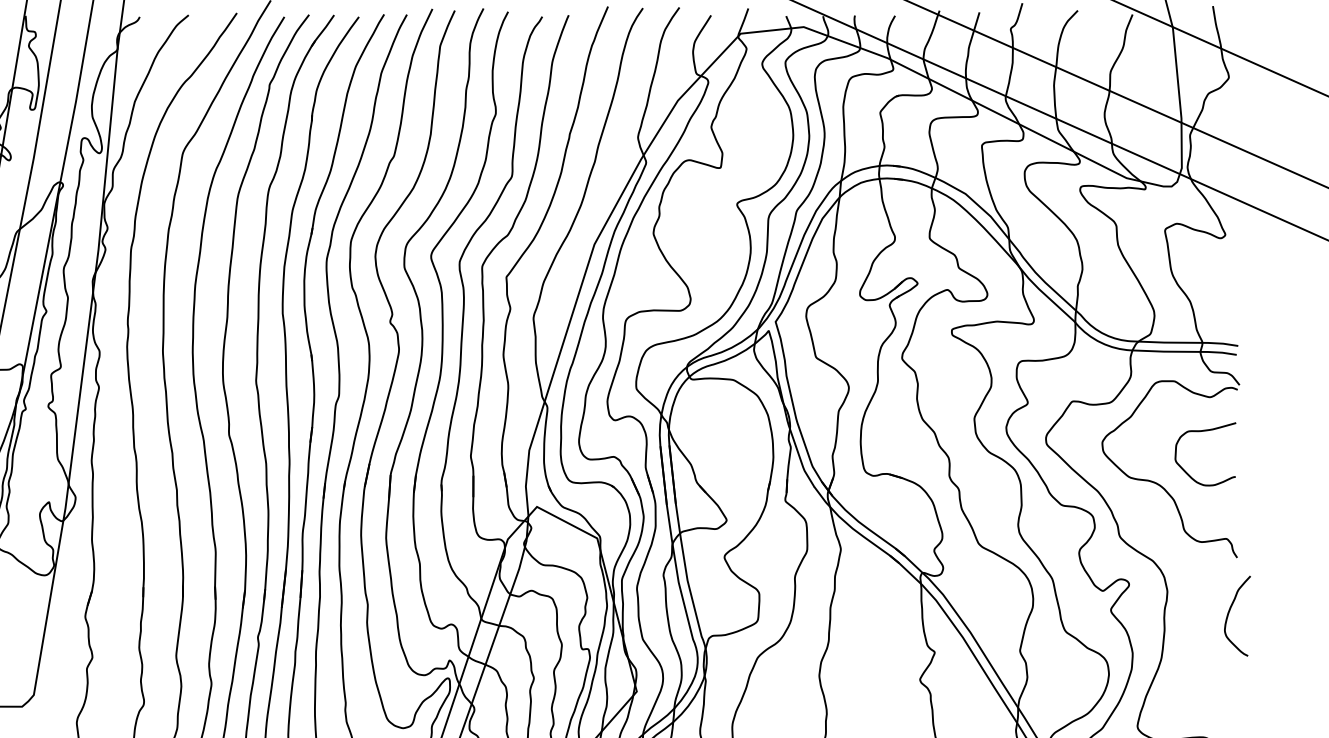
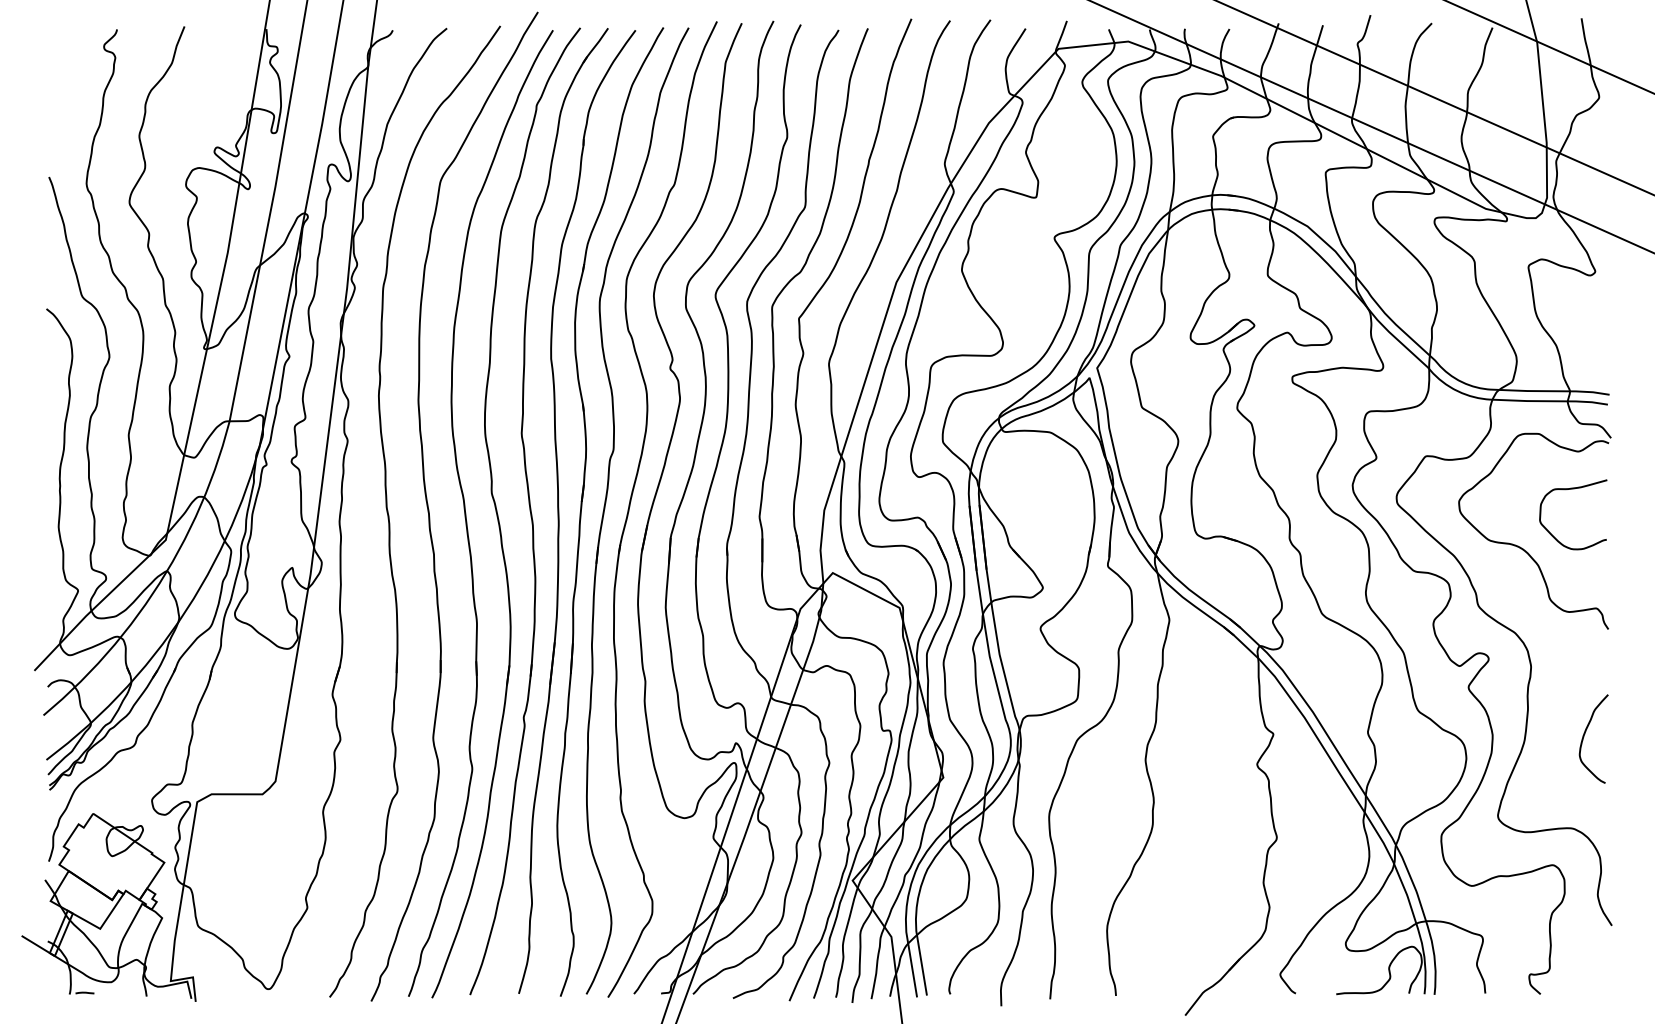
curve: (1230, 612) -> (1585, 734), moved

